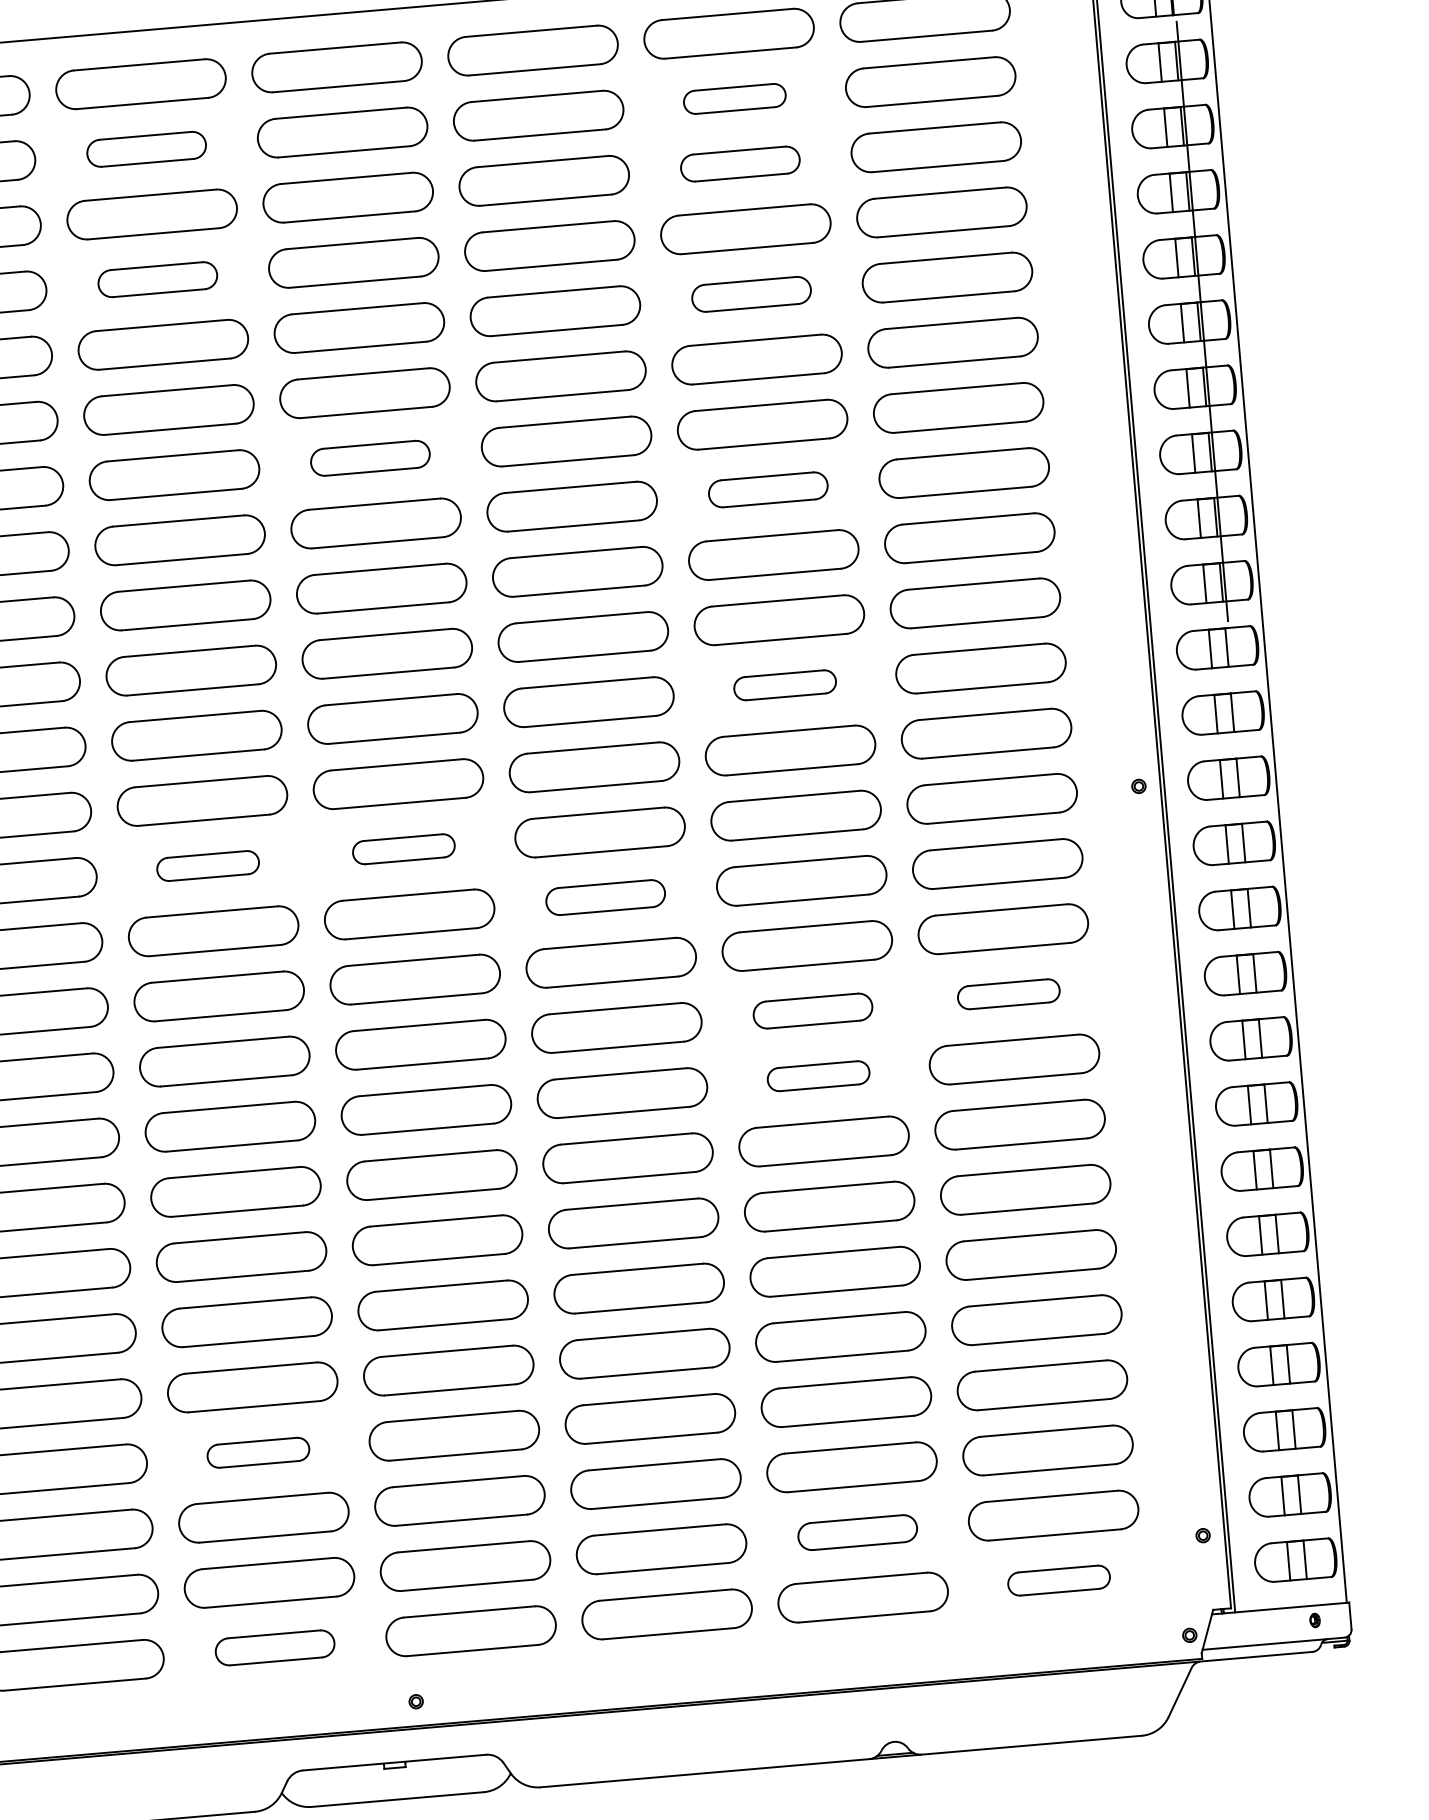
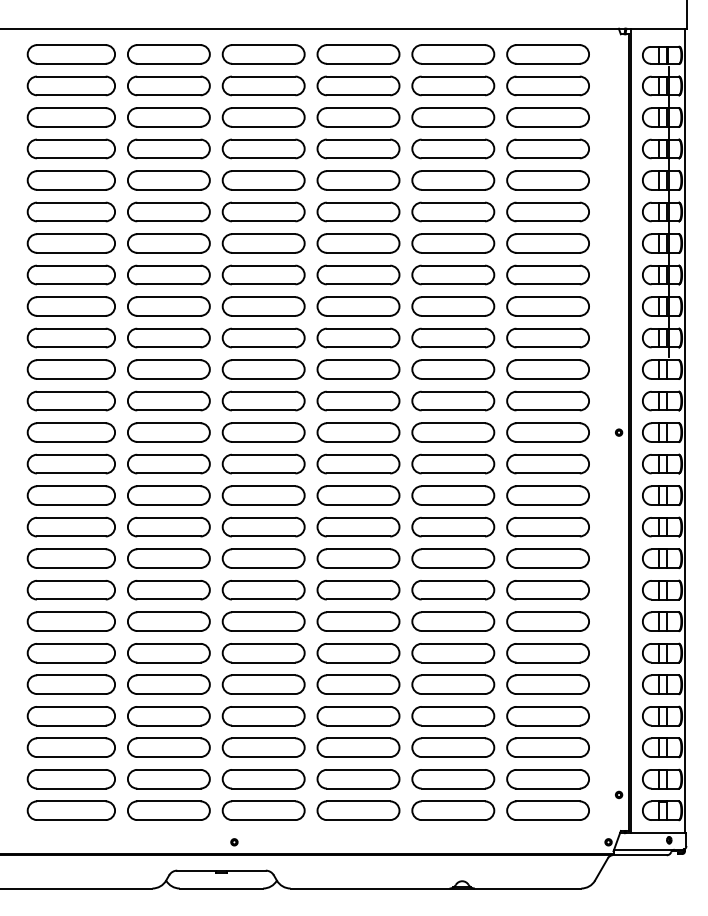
part: (735, 97) -> (453, 85), size x1.67
part: (145, 148) -> (168, 85), size x1.43
part: (740, 164) -> (453, 117), size x1.43
part: (156, 278) -> (168, 148), size x1.43
part: (751, 294) -> (453, 180), size x1.43
part: (370, 458) -> (263, 243), size x1.43
part: (768, 488) -> (453, 274), size x1.43
part: (785, 685) -> (453, 369), size x1.67
part: (403, 849) -> (263, 432), size x1.67
part: (207, 866) -> (168, 432), size x1.67
part: (605, 896) -> (358, 463), size x1.43
part: (1007, 993) -> (547, 526), size x1.67
part: (813, 1009) -> (453, 526), size x1.43
part: (818, 1076) -> (453, 558), size x1.67
part: (257, 1453) -> (168, 716), size x1.67
part: (858, 1533) -> (453, 779), size x1.43
part: (1057, 1580) -> (547, 810), size x1.67
part: (274, 1647) -> (168, 810), size x1.43

